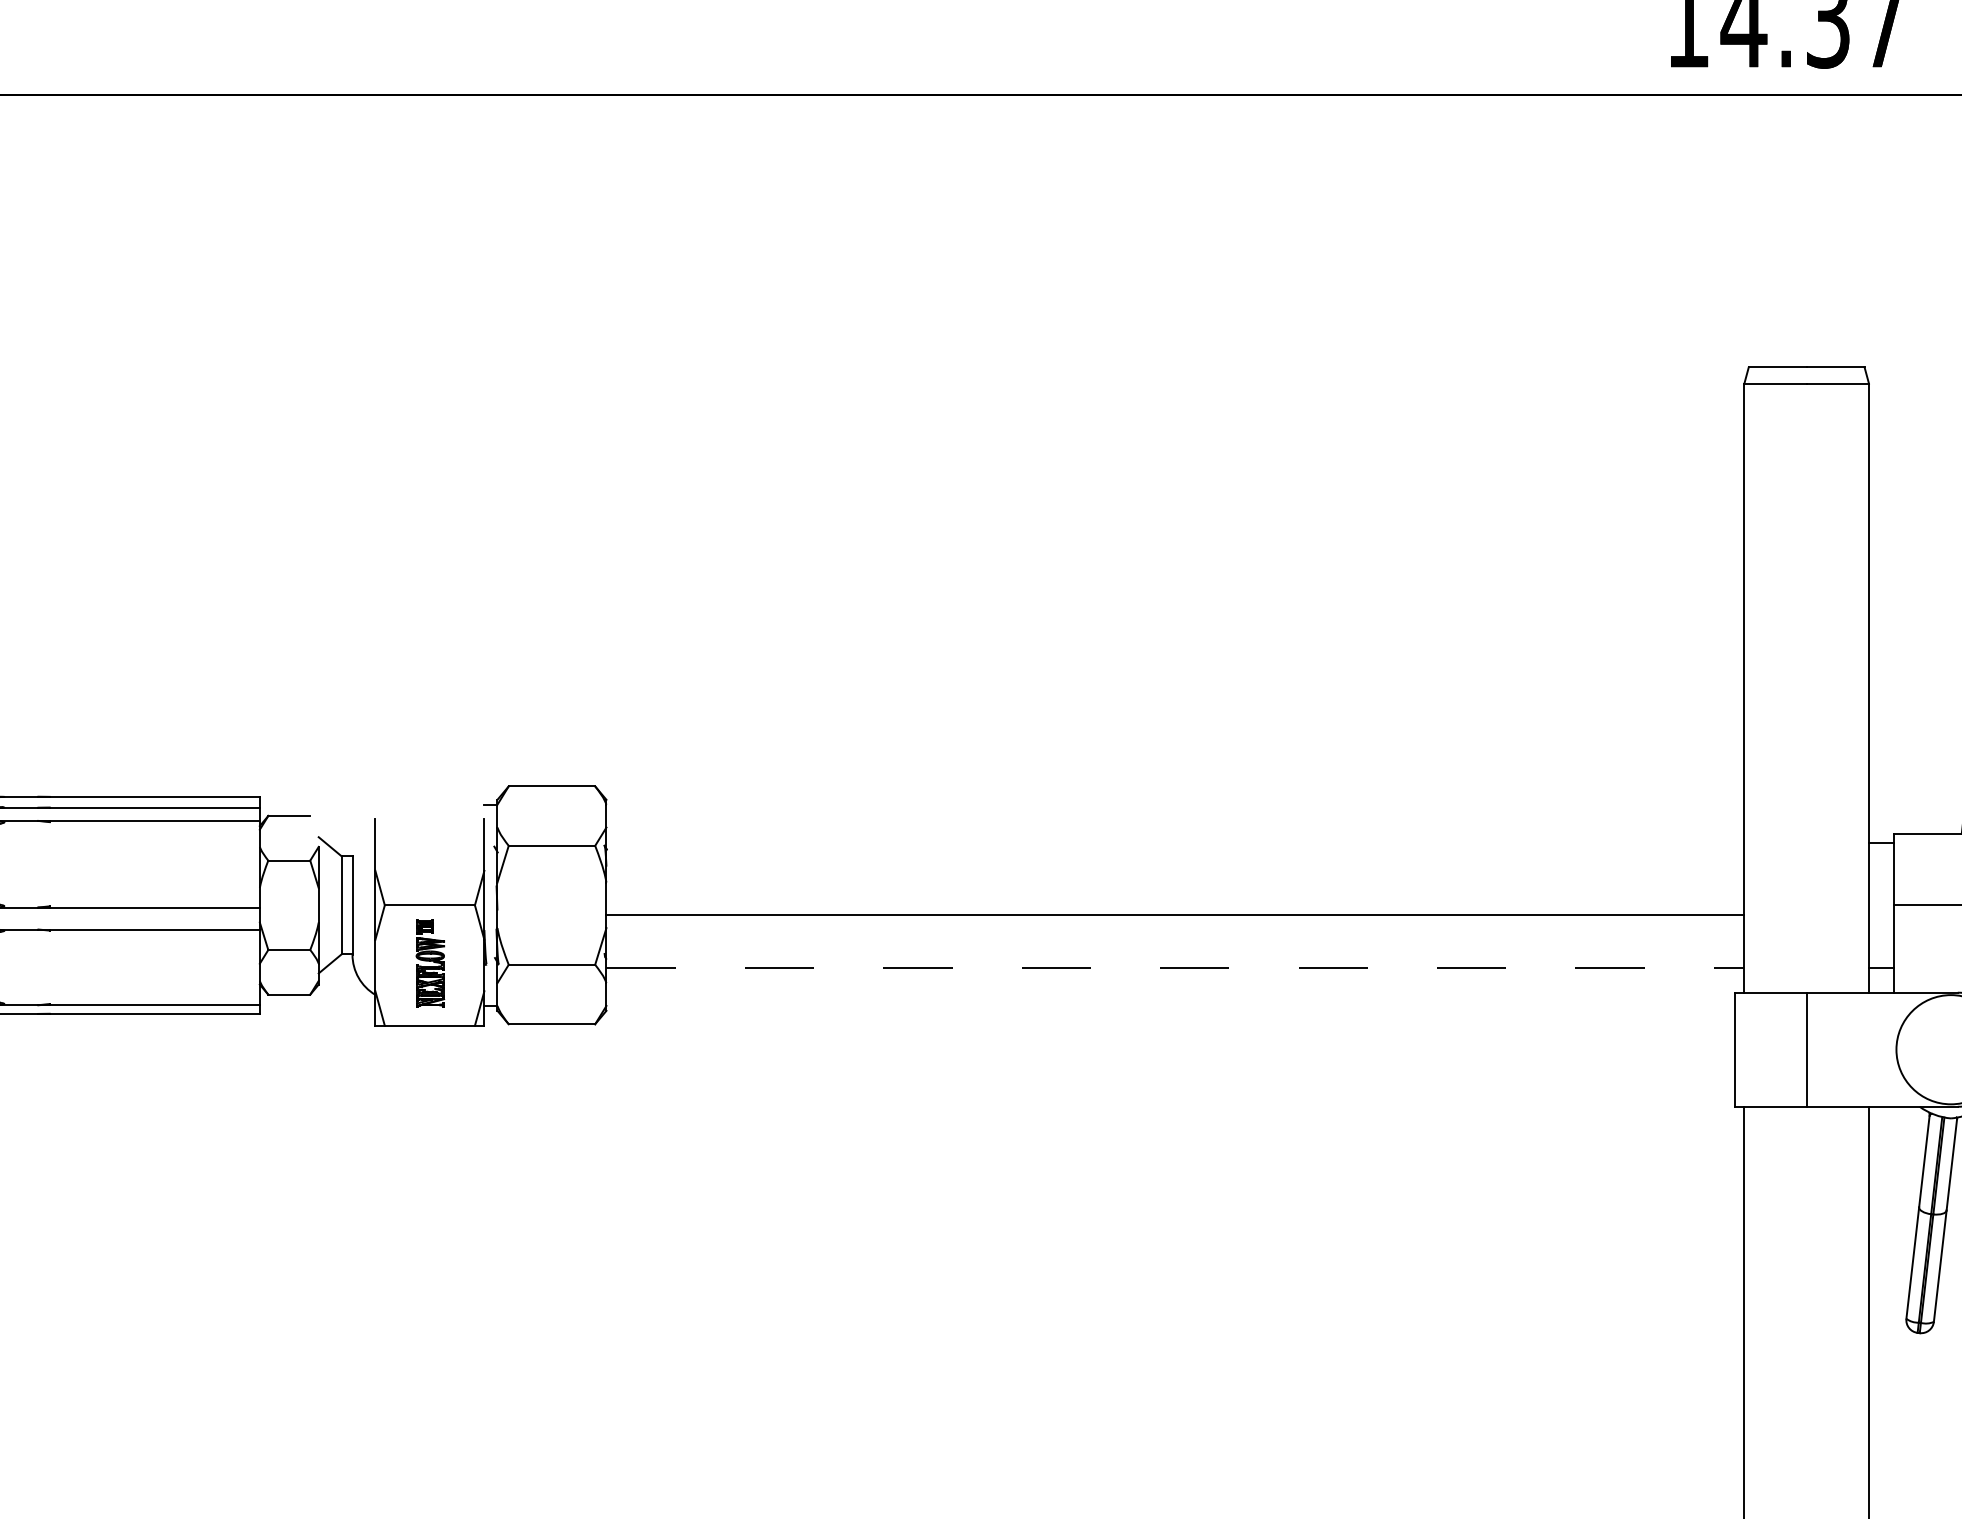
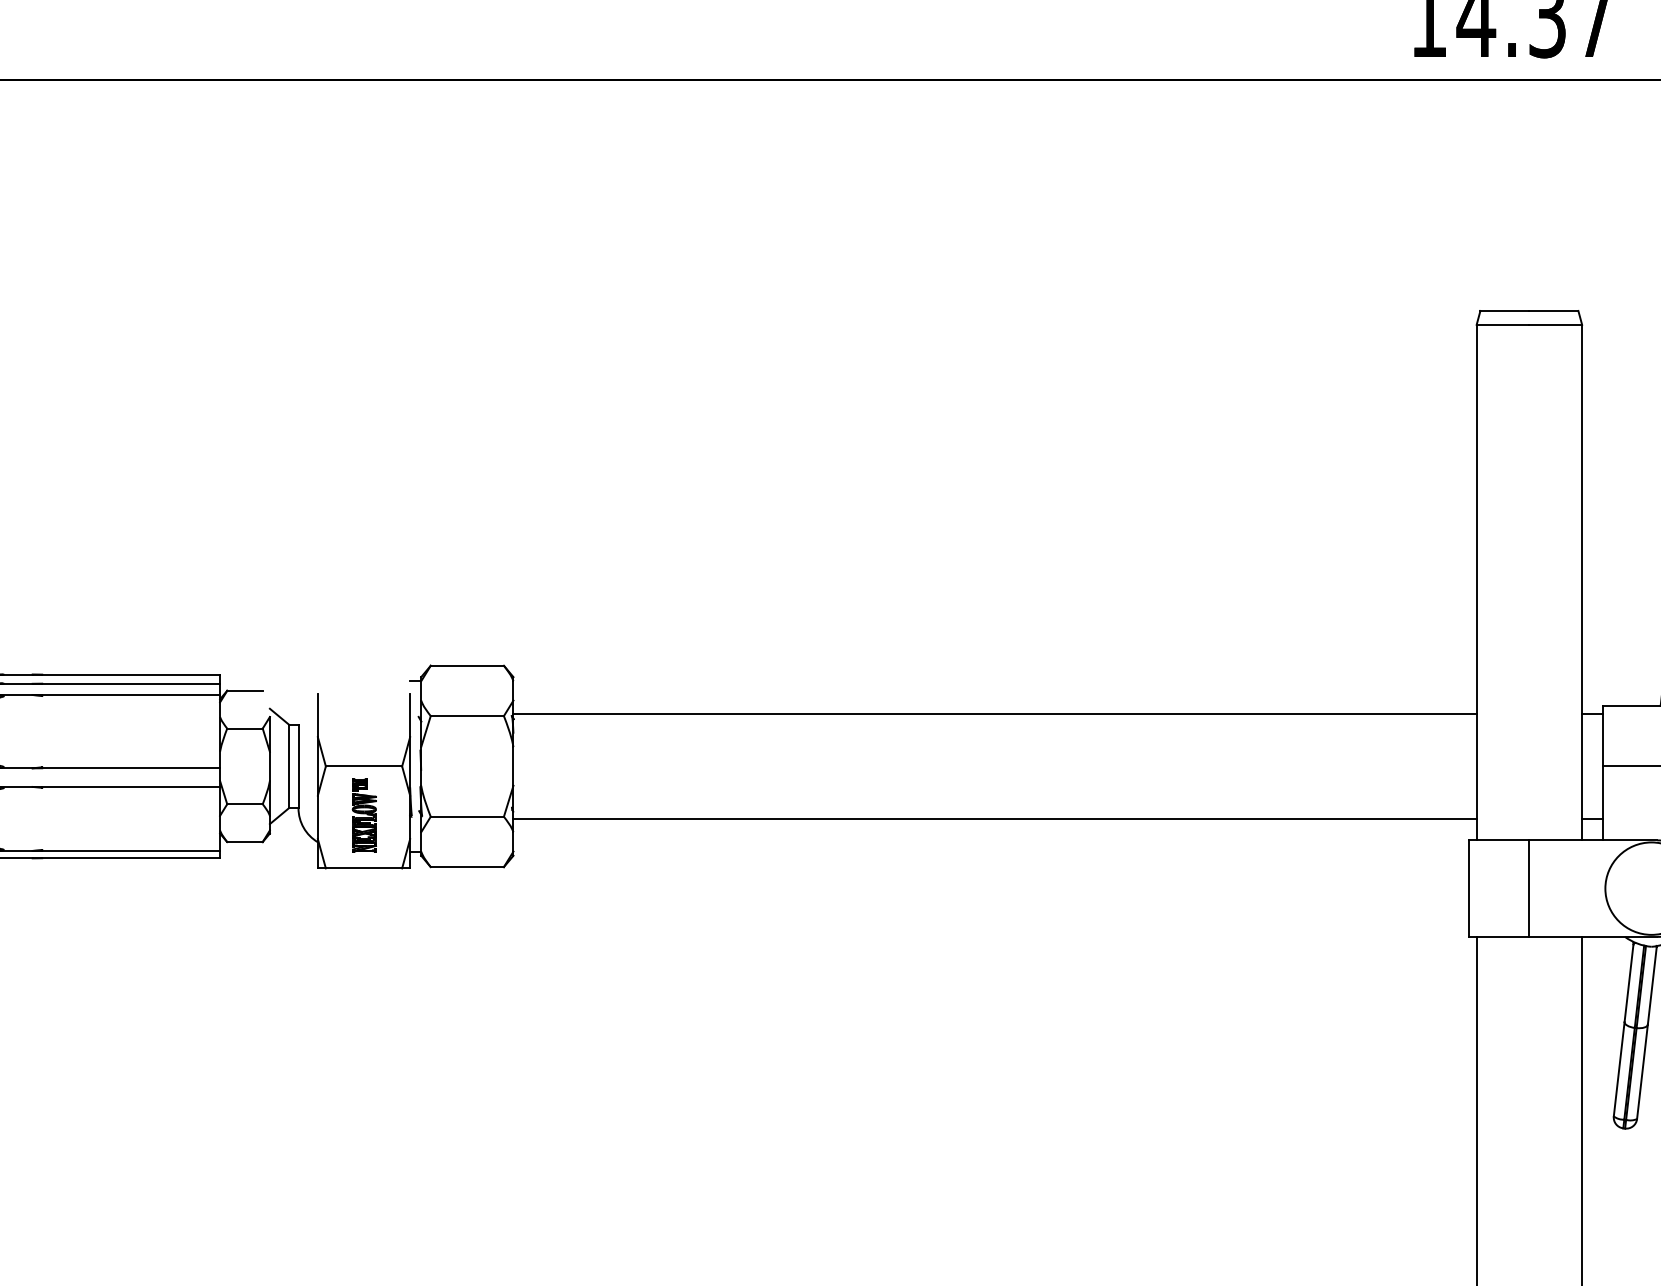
line: (1174, 914) -> (994, 713), moved
line: (1175, 968) -> (995, 819), dashed -> solid

